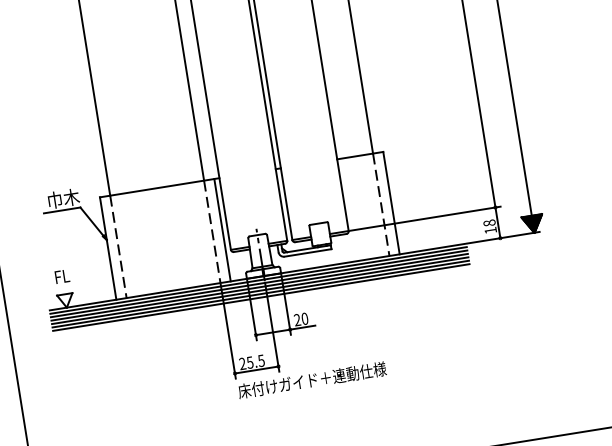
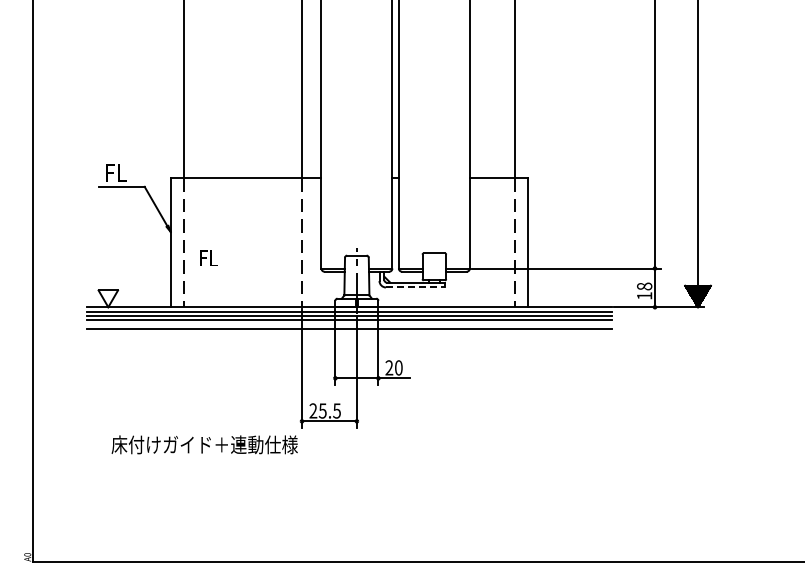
text: (63, 198) -> (125, 172), 巾木 -> FL
line: (222, 230) -> (314, 242), removed
line: (307, 252) -> (415, 287), solid -> dashed
text: (61, 276) -> (208, 257), moved
line: (259, 290) -> (348, 324), removed
line: (260, 297) -> (348, 333), removed
text: (312, 380) -> (204, 444), moved

